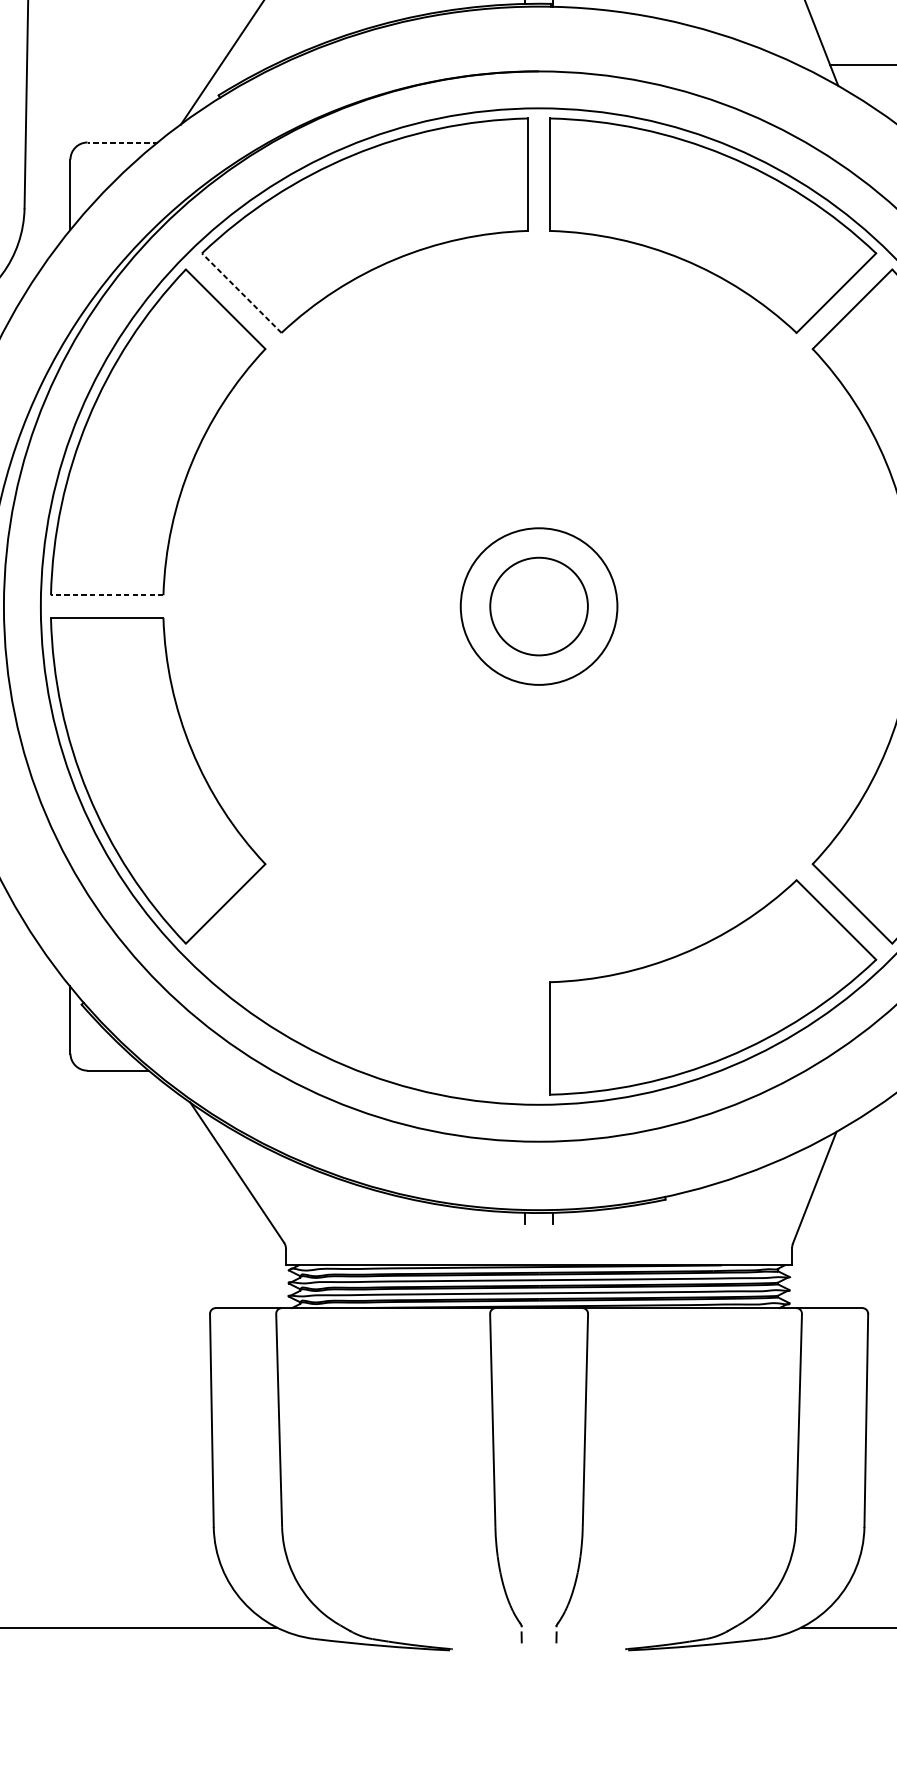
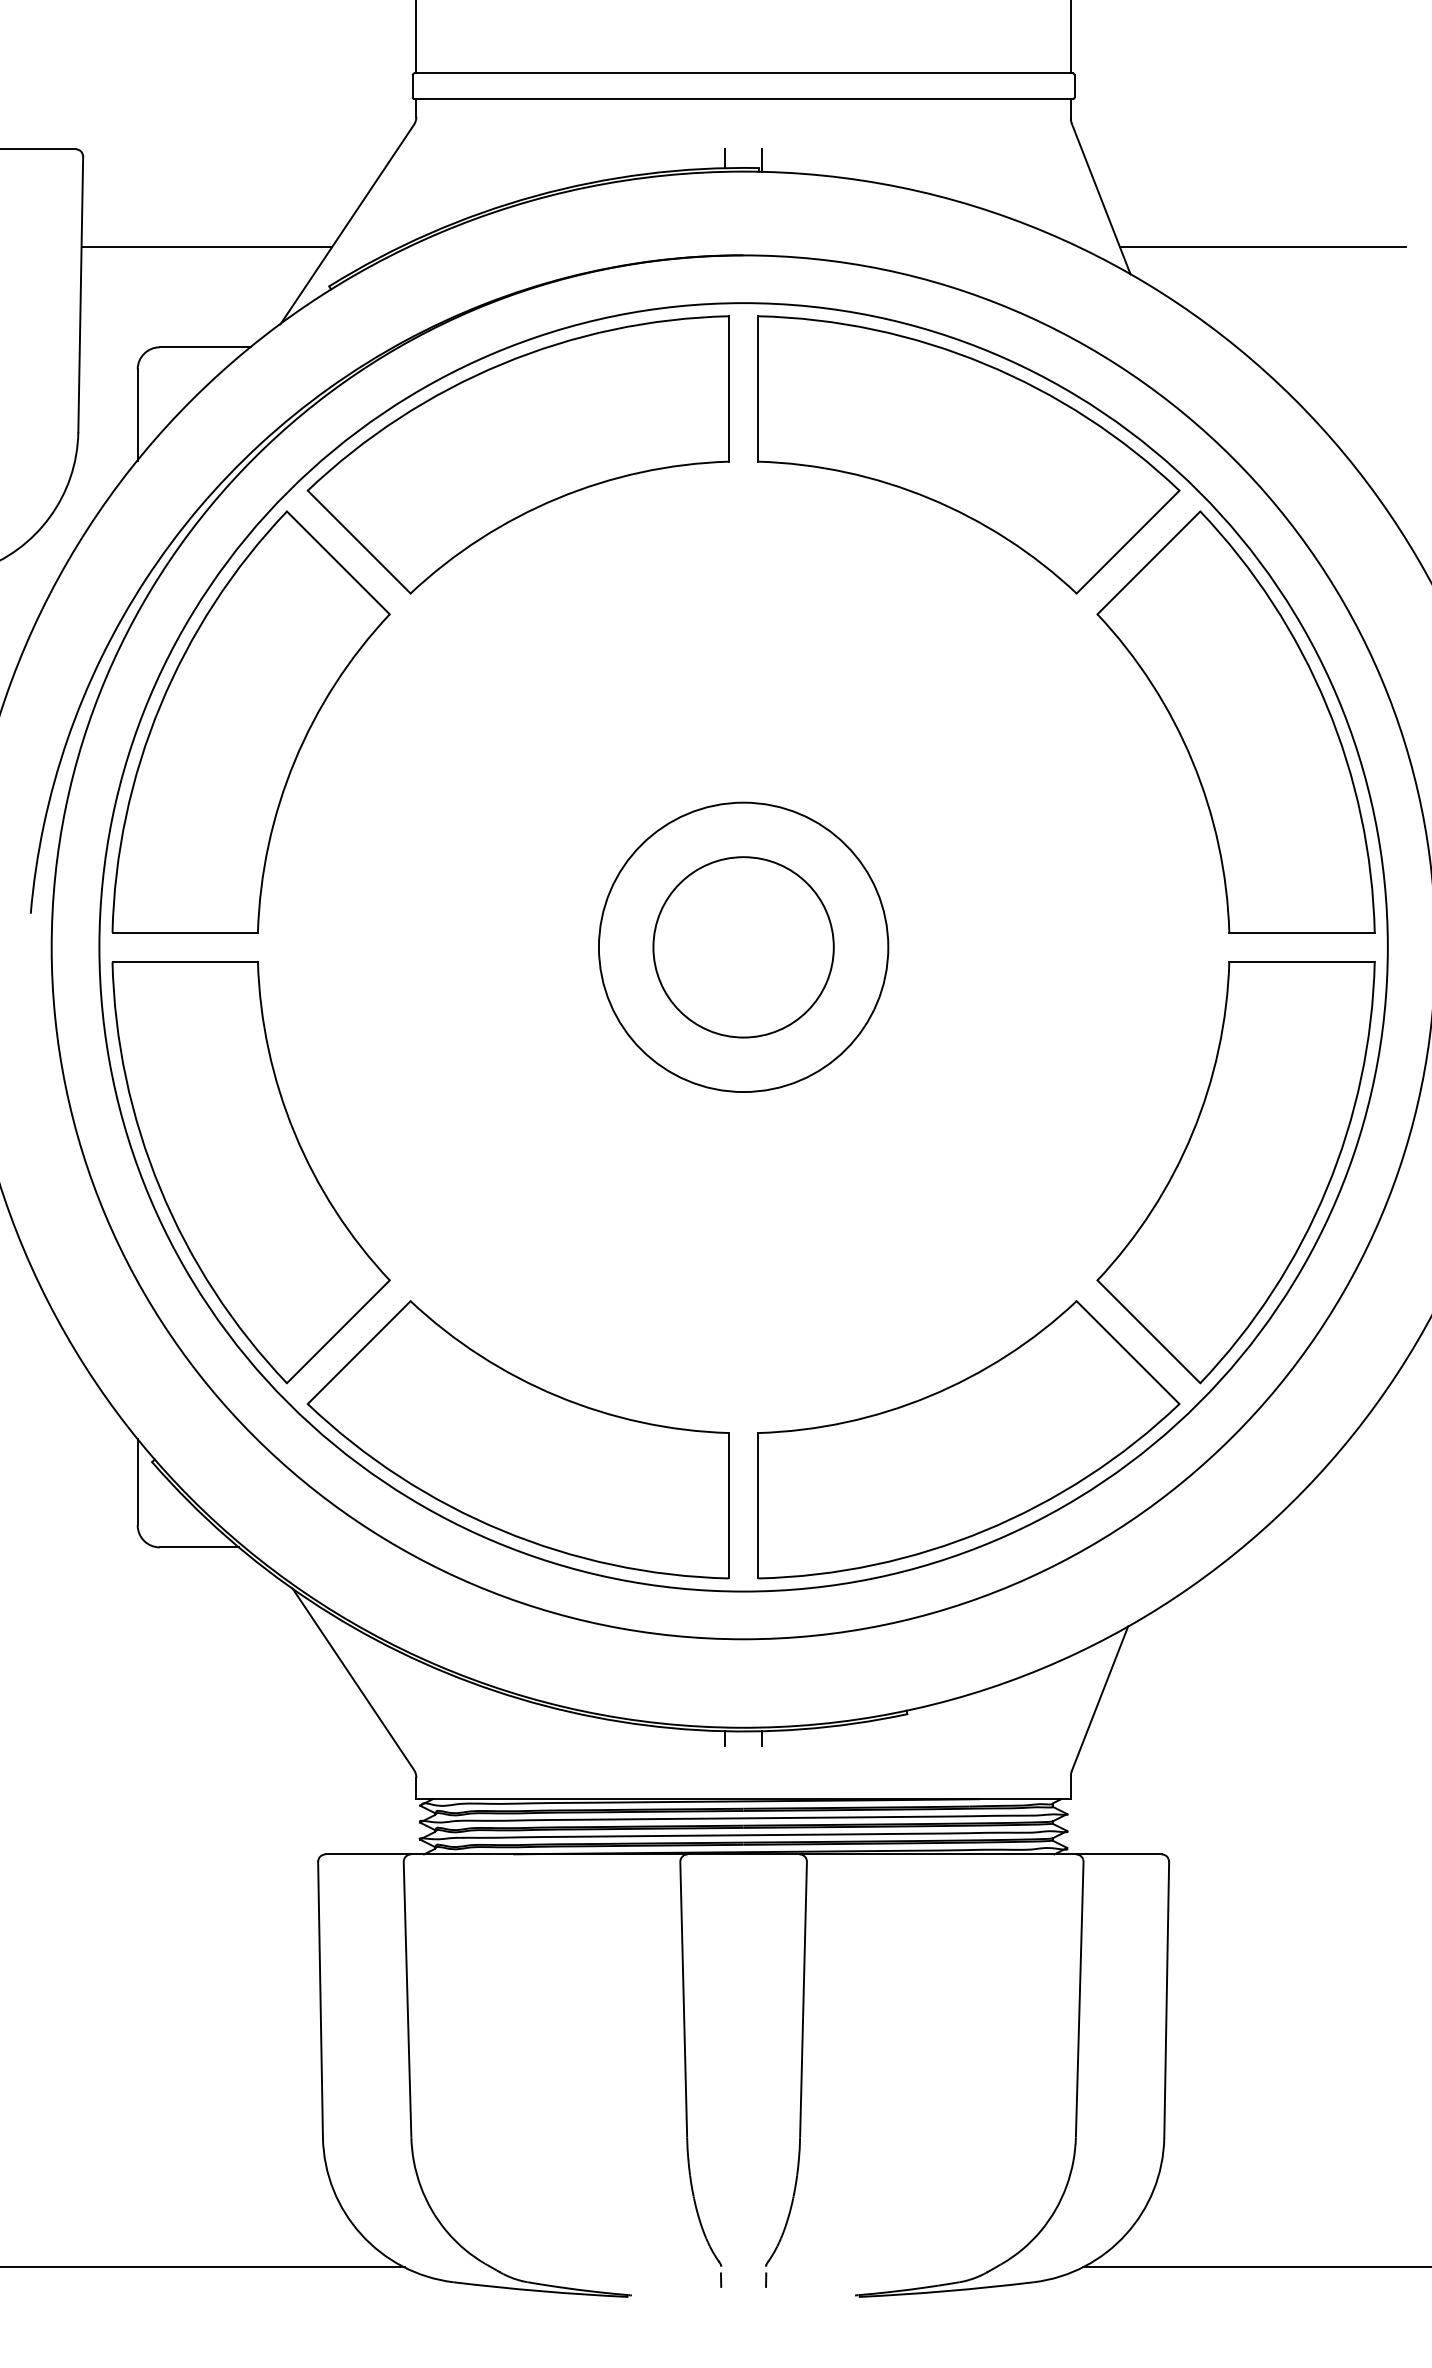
line: (123, 65) -> (206, 247), added
line: (122, 142) -> (205, 347), dashed -> solid
line: (242, 293) -> (359, 542), dashed -> solid
line: (107, 595) -> (185, 932), dashed -> solid
circle: (538, 606) -> (743, 947), size x1.43
circle: (538, 606) -> (743, 947), size x1.43
part: (364, 987) -> (517, 1439), added

